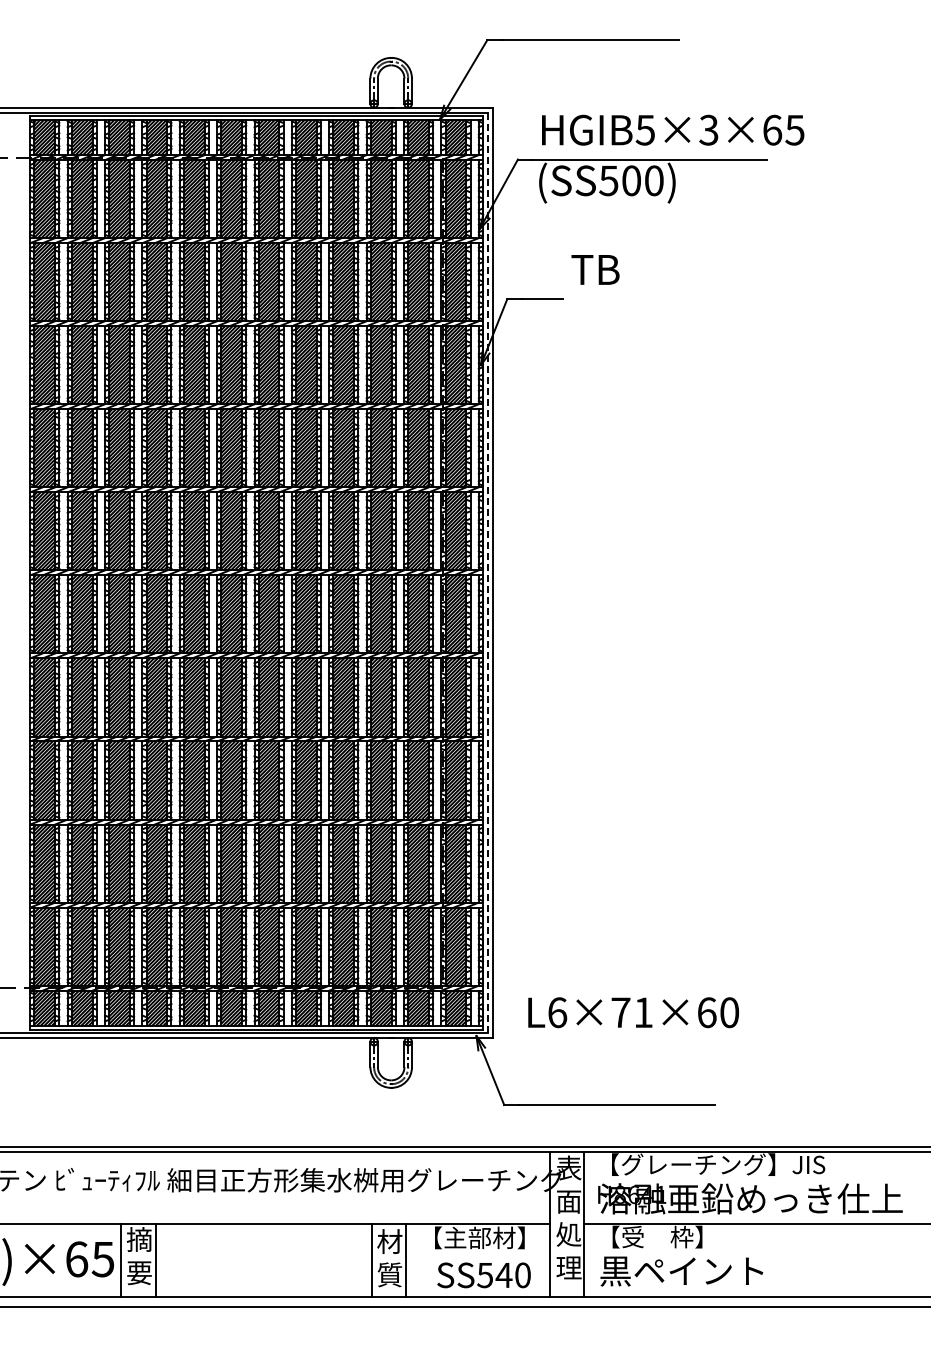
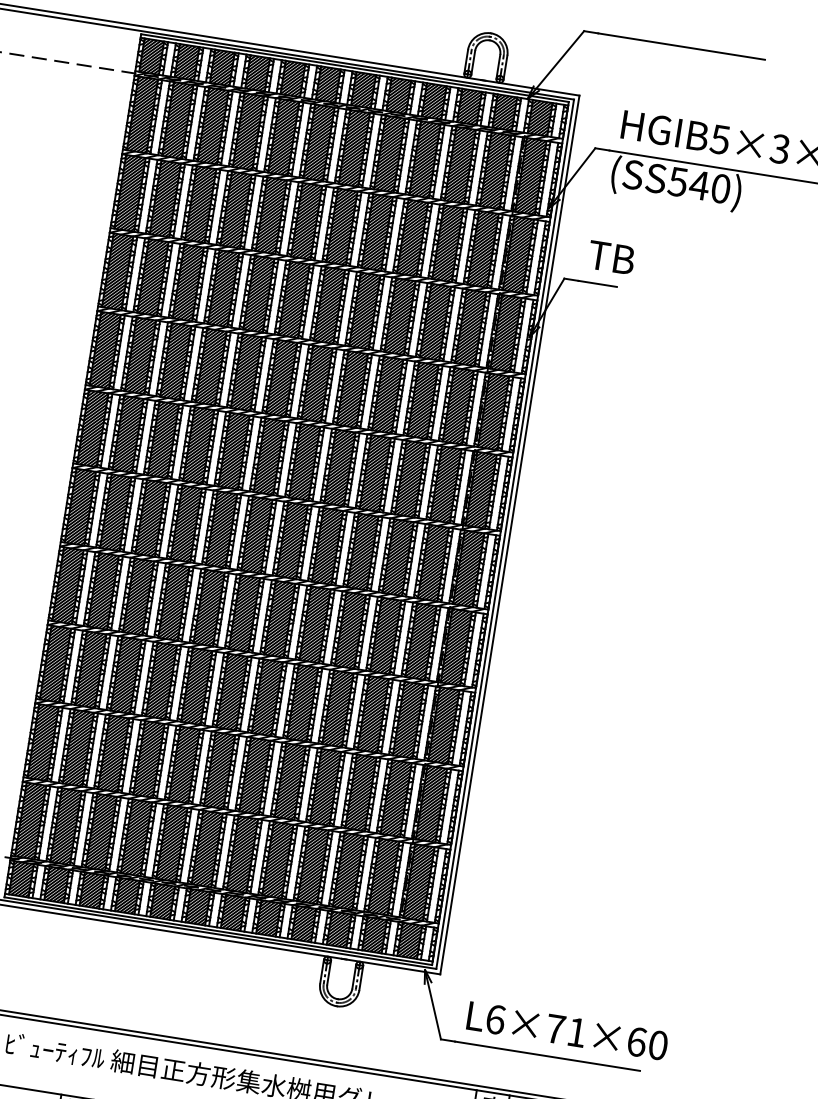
text: (631, 180) -> (699, 185), (SS500) -> (SS540)
text: (595, 269) -> (611, 257), moved
line: (487, 573) -> (504, 534), dashed -> solid
text: (633, 1012) -> (567, 1030), moved

